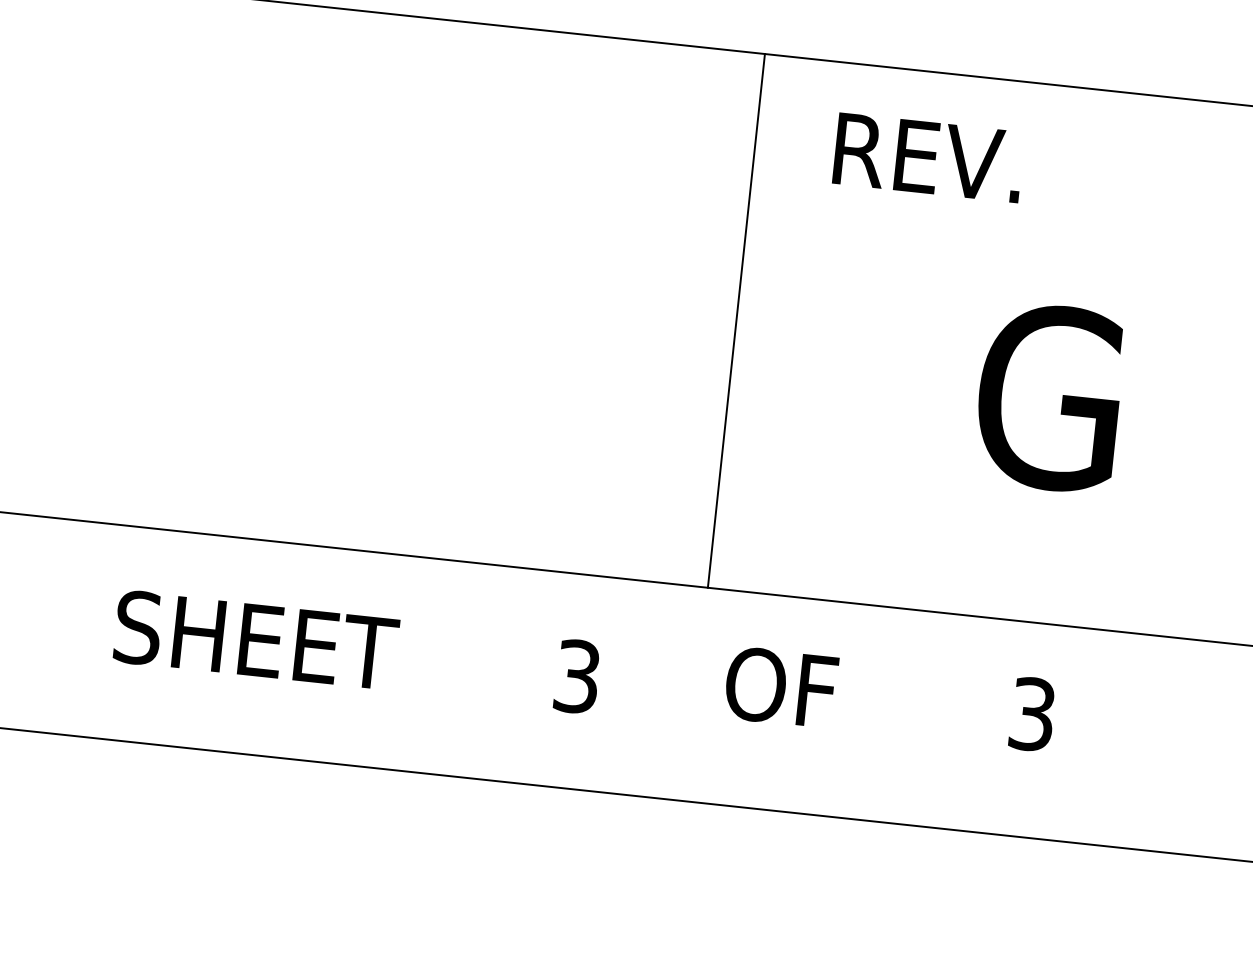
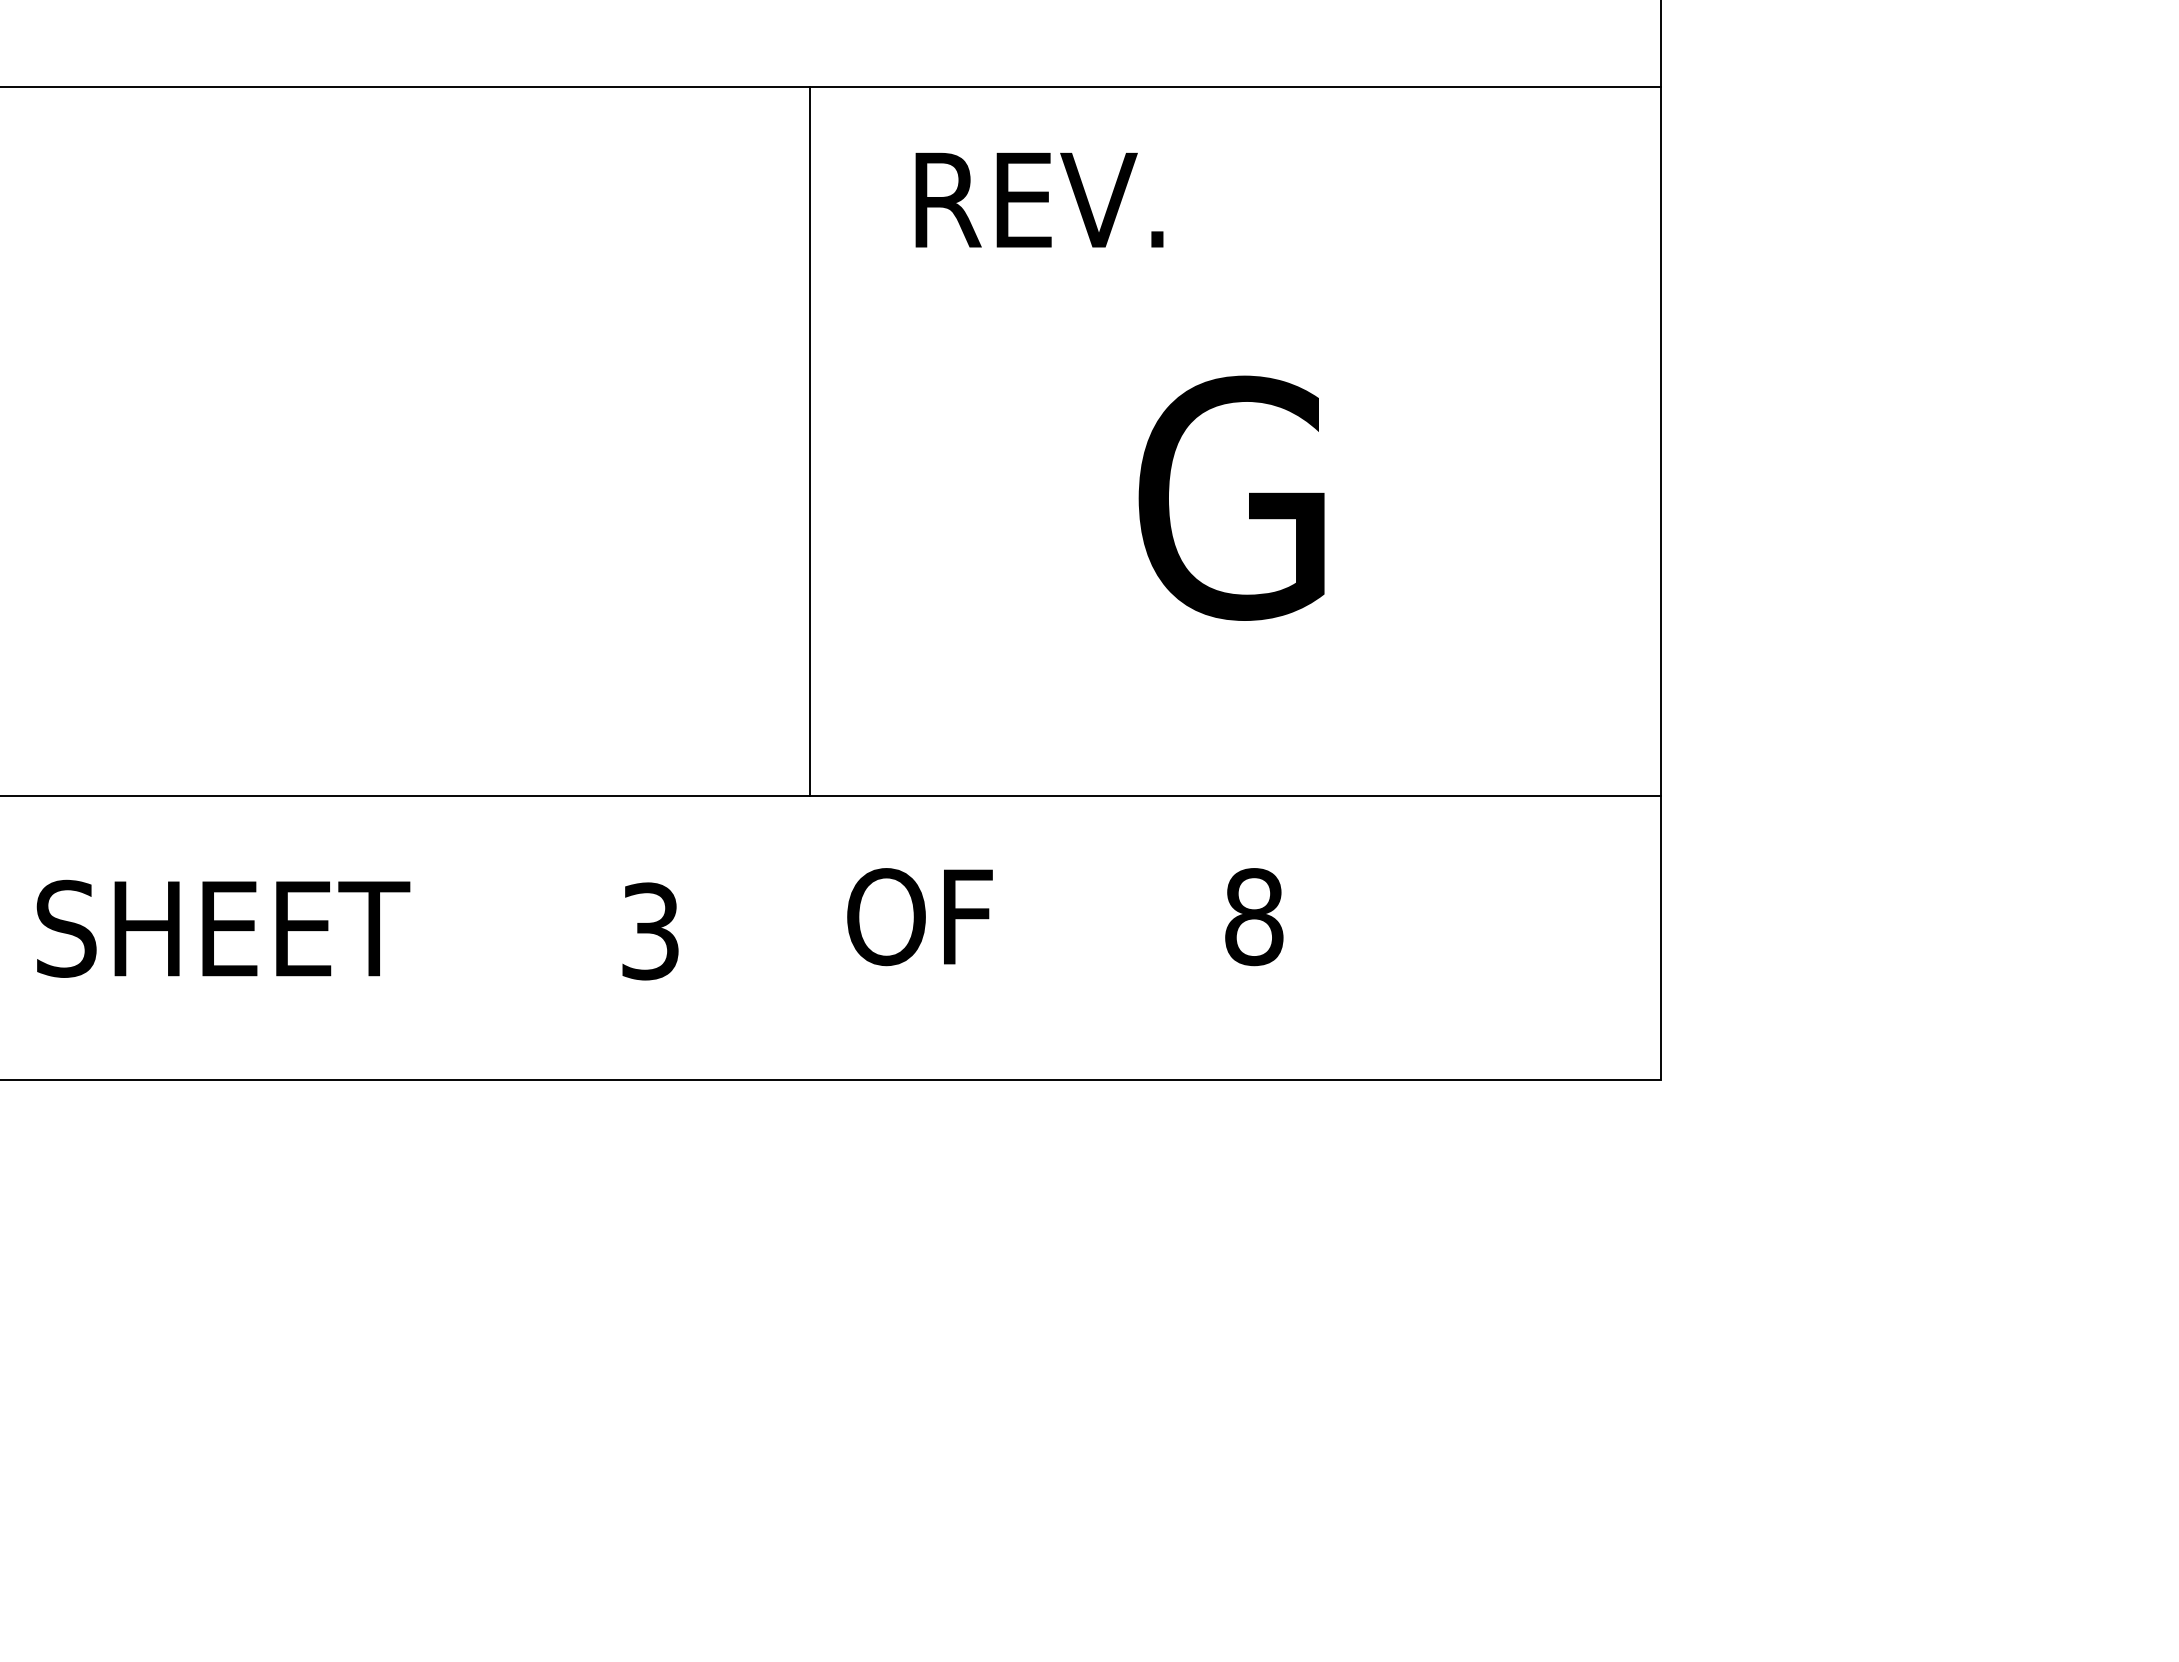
text: (1032, 714) -> (1254, 917), 3 -> 8

